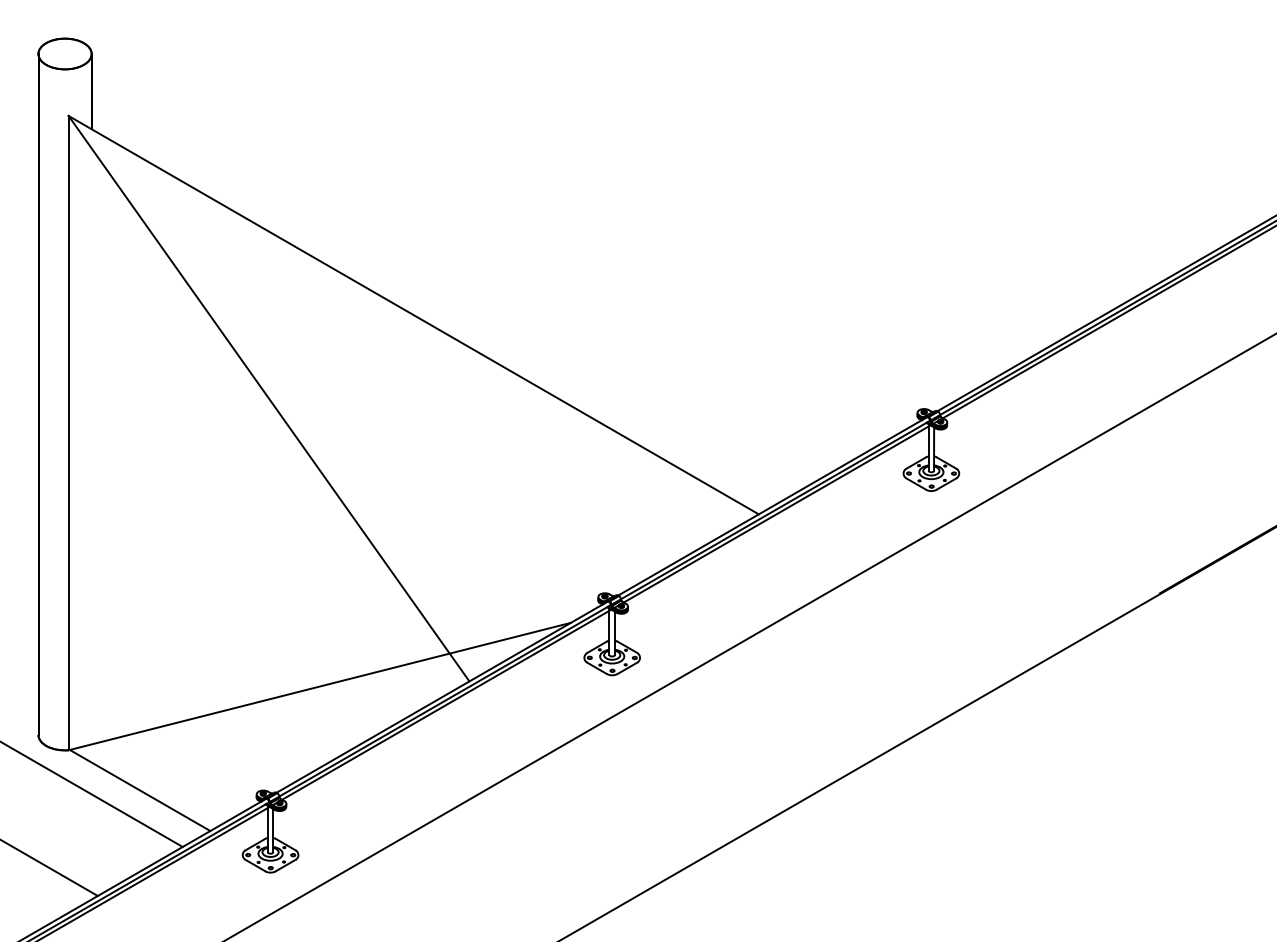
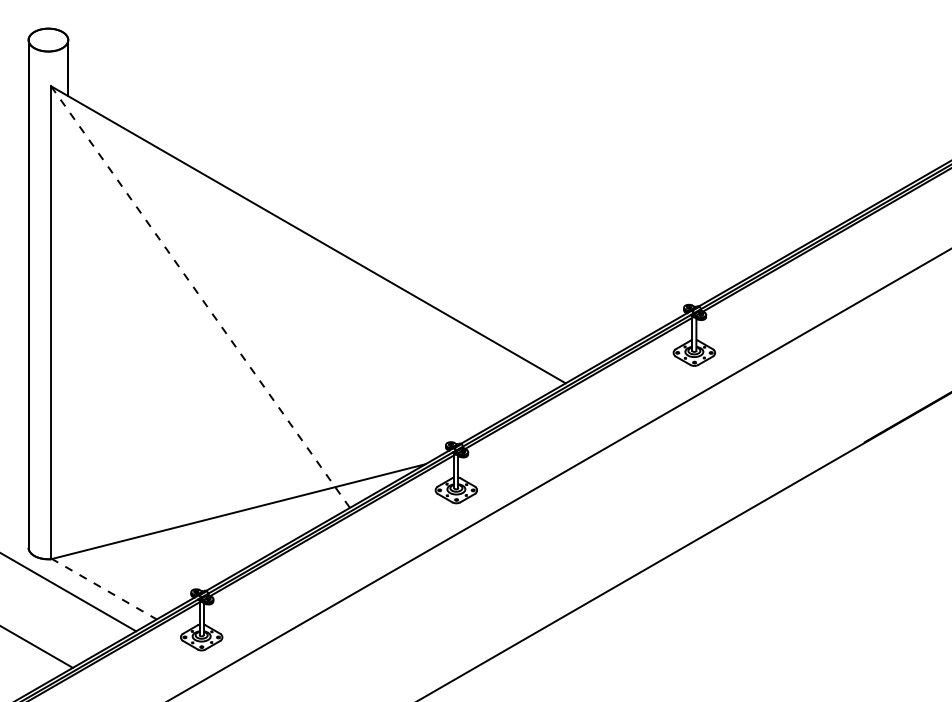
line: (268, 399) -> (200, 297), solid -> dashed
line: (138, 789) -> (103, 588), solid -> dashed

